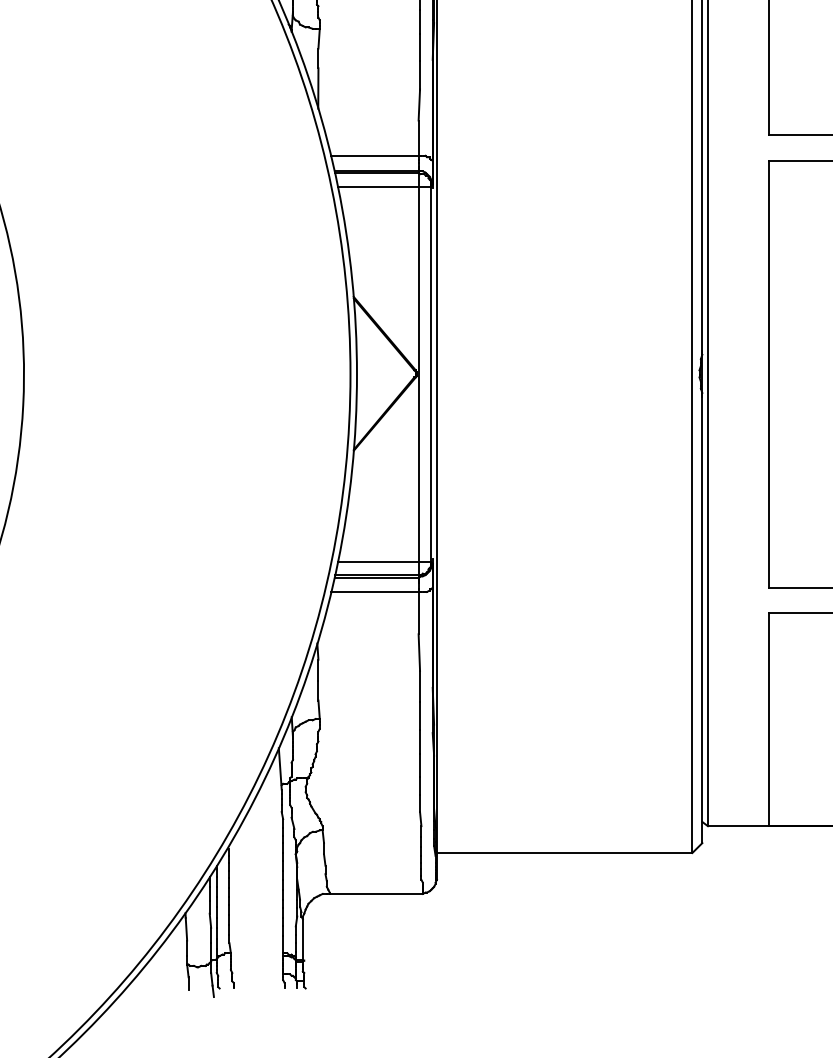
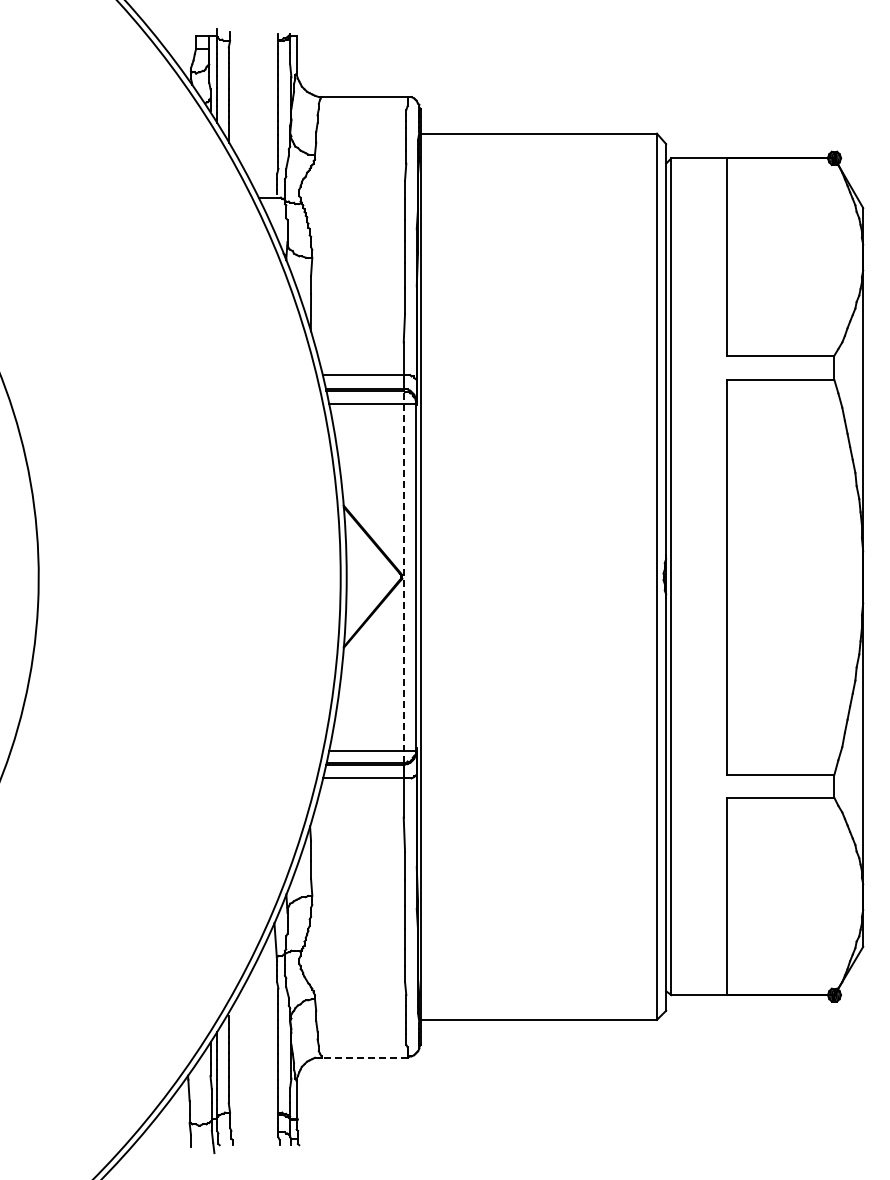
line: (418, 373) -> (403, 576), solid -> dashed
line: (376, 893) -> (364, 1057), solid -> dashed

